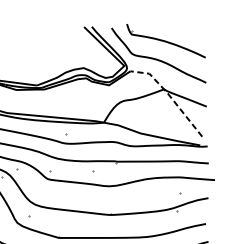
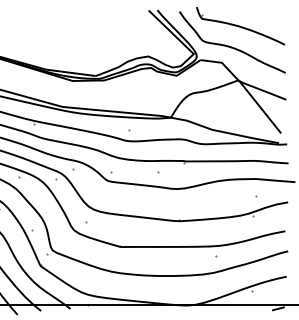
line: (169, 95) -> (244, 87), dashed -> solid

